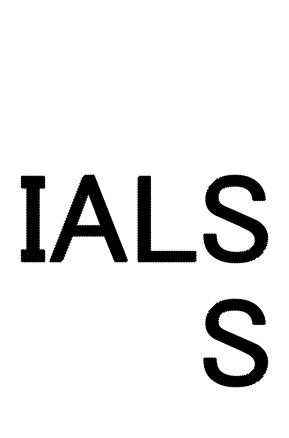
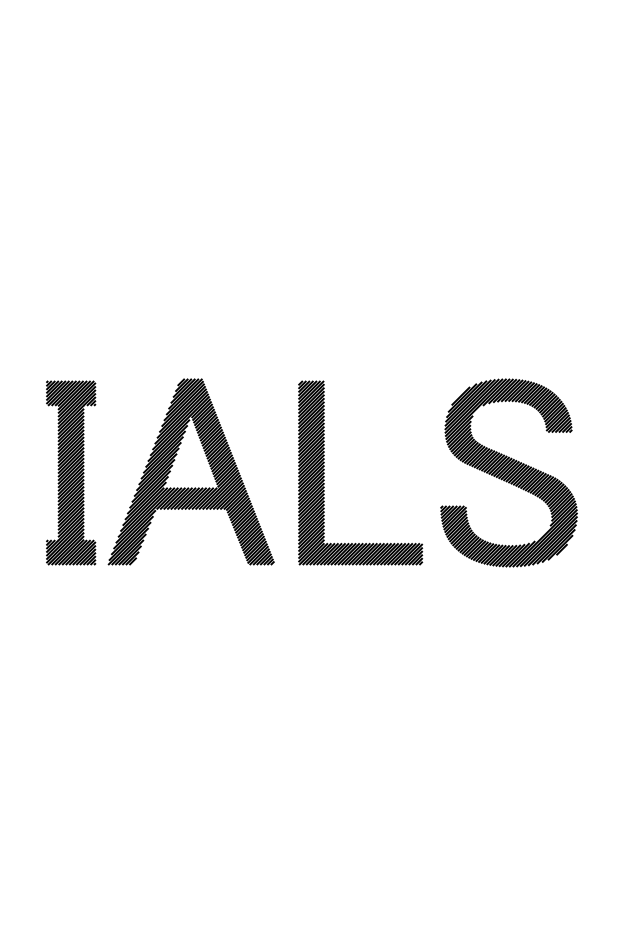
part: (235, 342) -> (508, 739), removed

